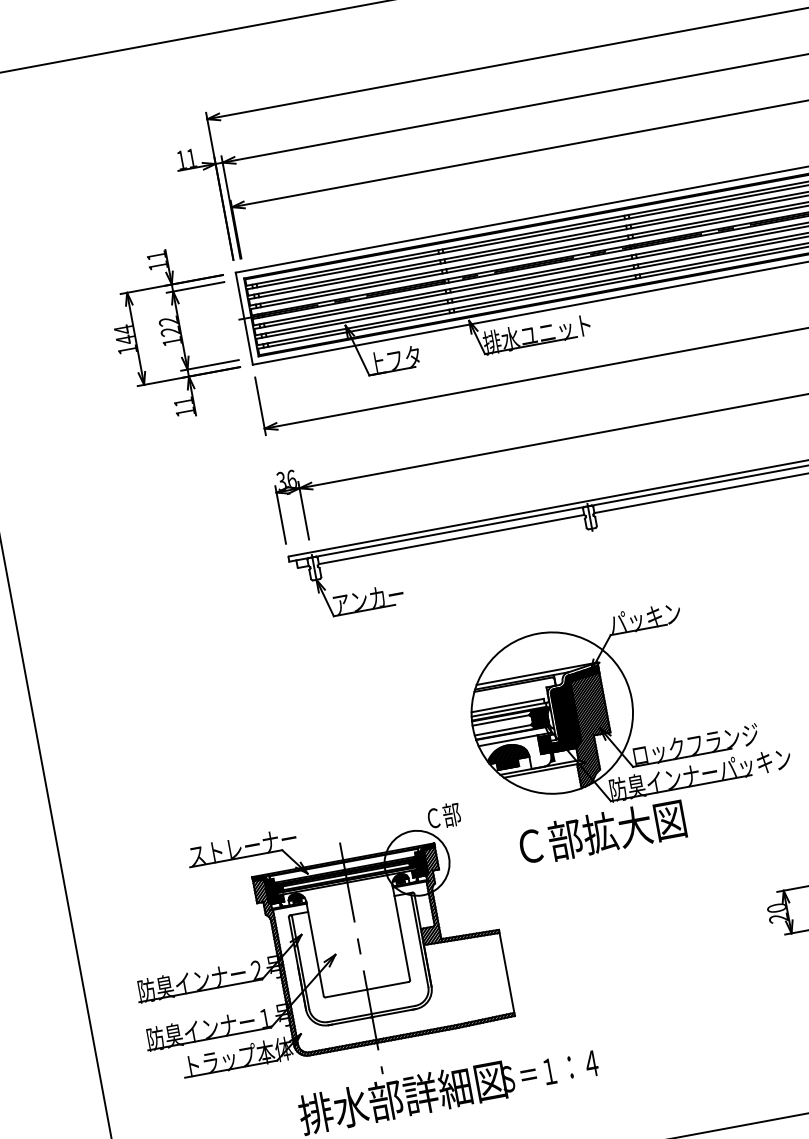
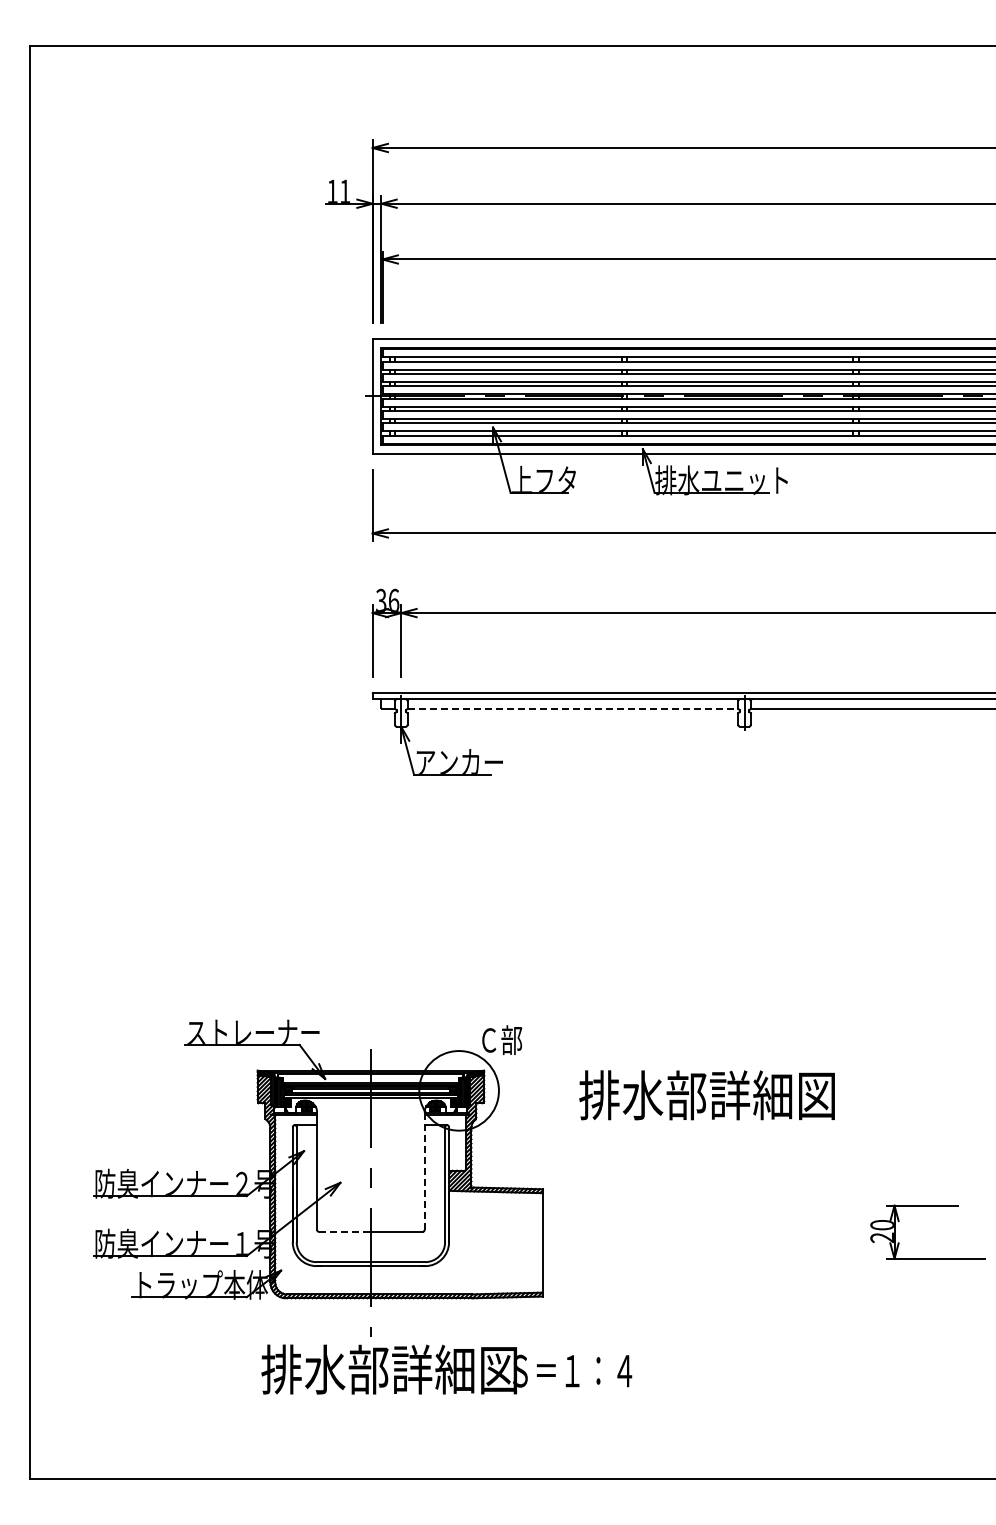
part: (174, 333) -> (285, 398), removed
line: (451, 539) -> (573, 708), solid -> dashed
part: (624, 705) -> (743, 947), removed
text: (616, 830) -> (706, 1095), Ｃ部拡大図 -> 排水部詳細図
line: (401, 933) -> (424, 1171), solid -> dashed
line: (346, 993) -> (345, 1231), solid -> dashed

